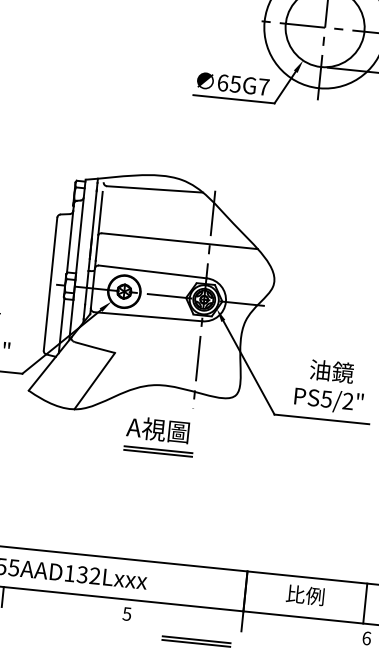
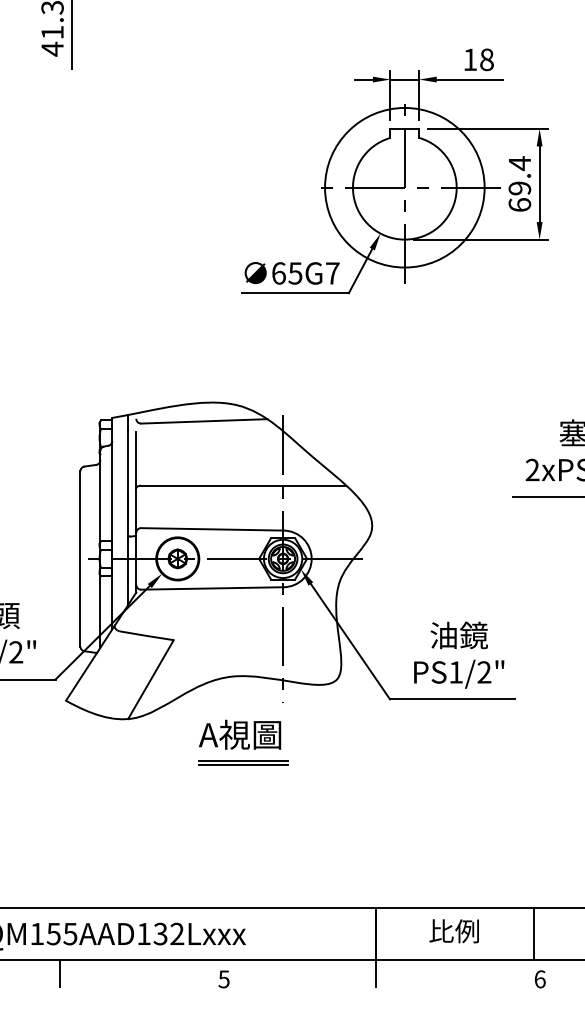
text: (326, 399) -> (455, 672), PS5/2" -> PS1/2"
part: (196, 641) -> (318, 1005), removed

